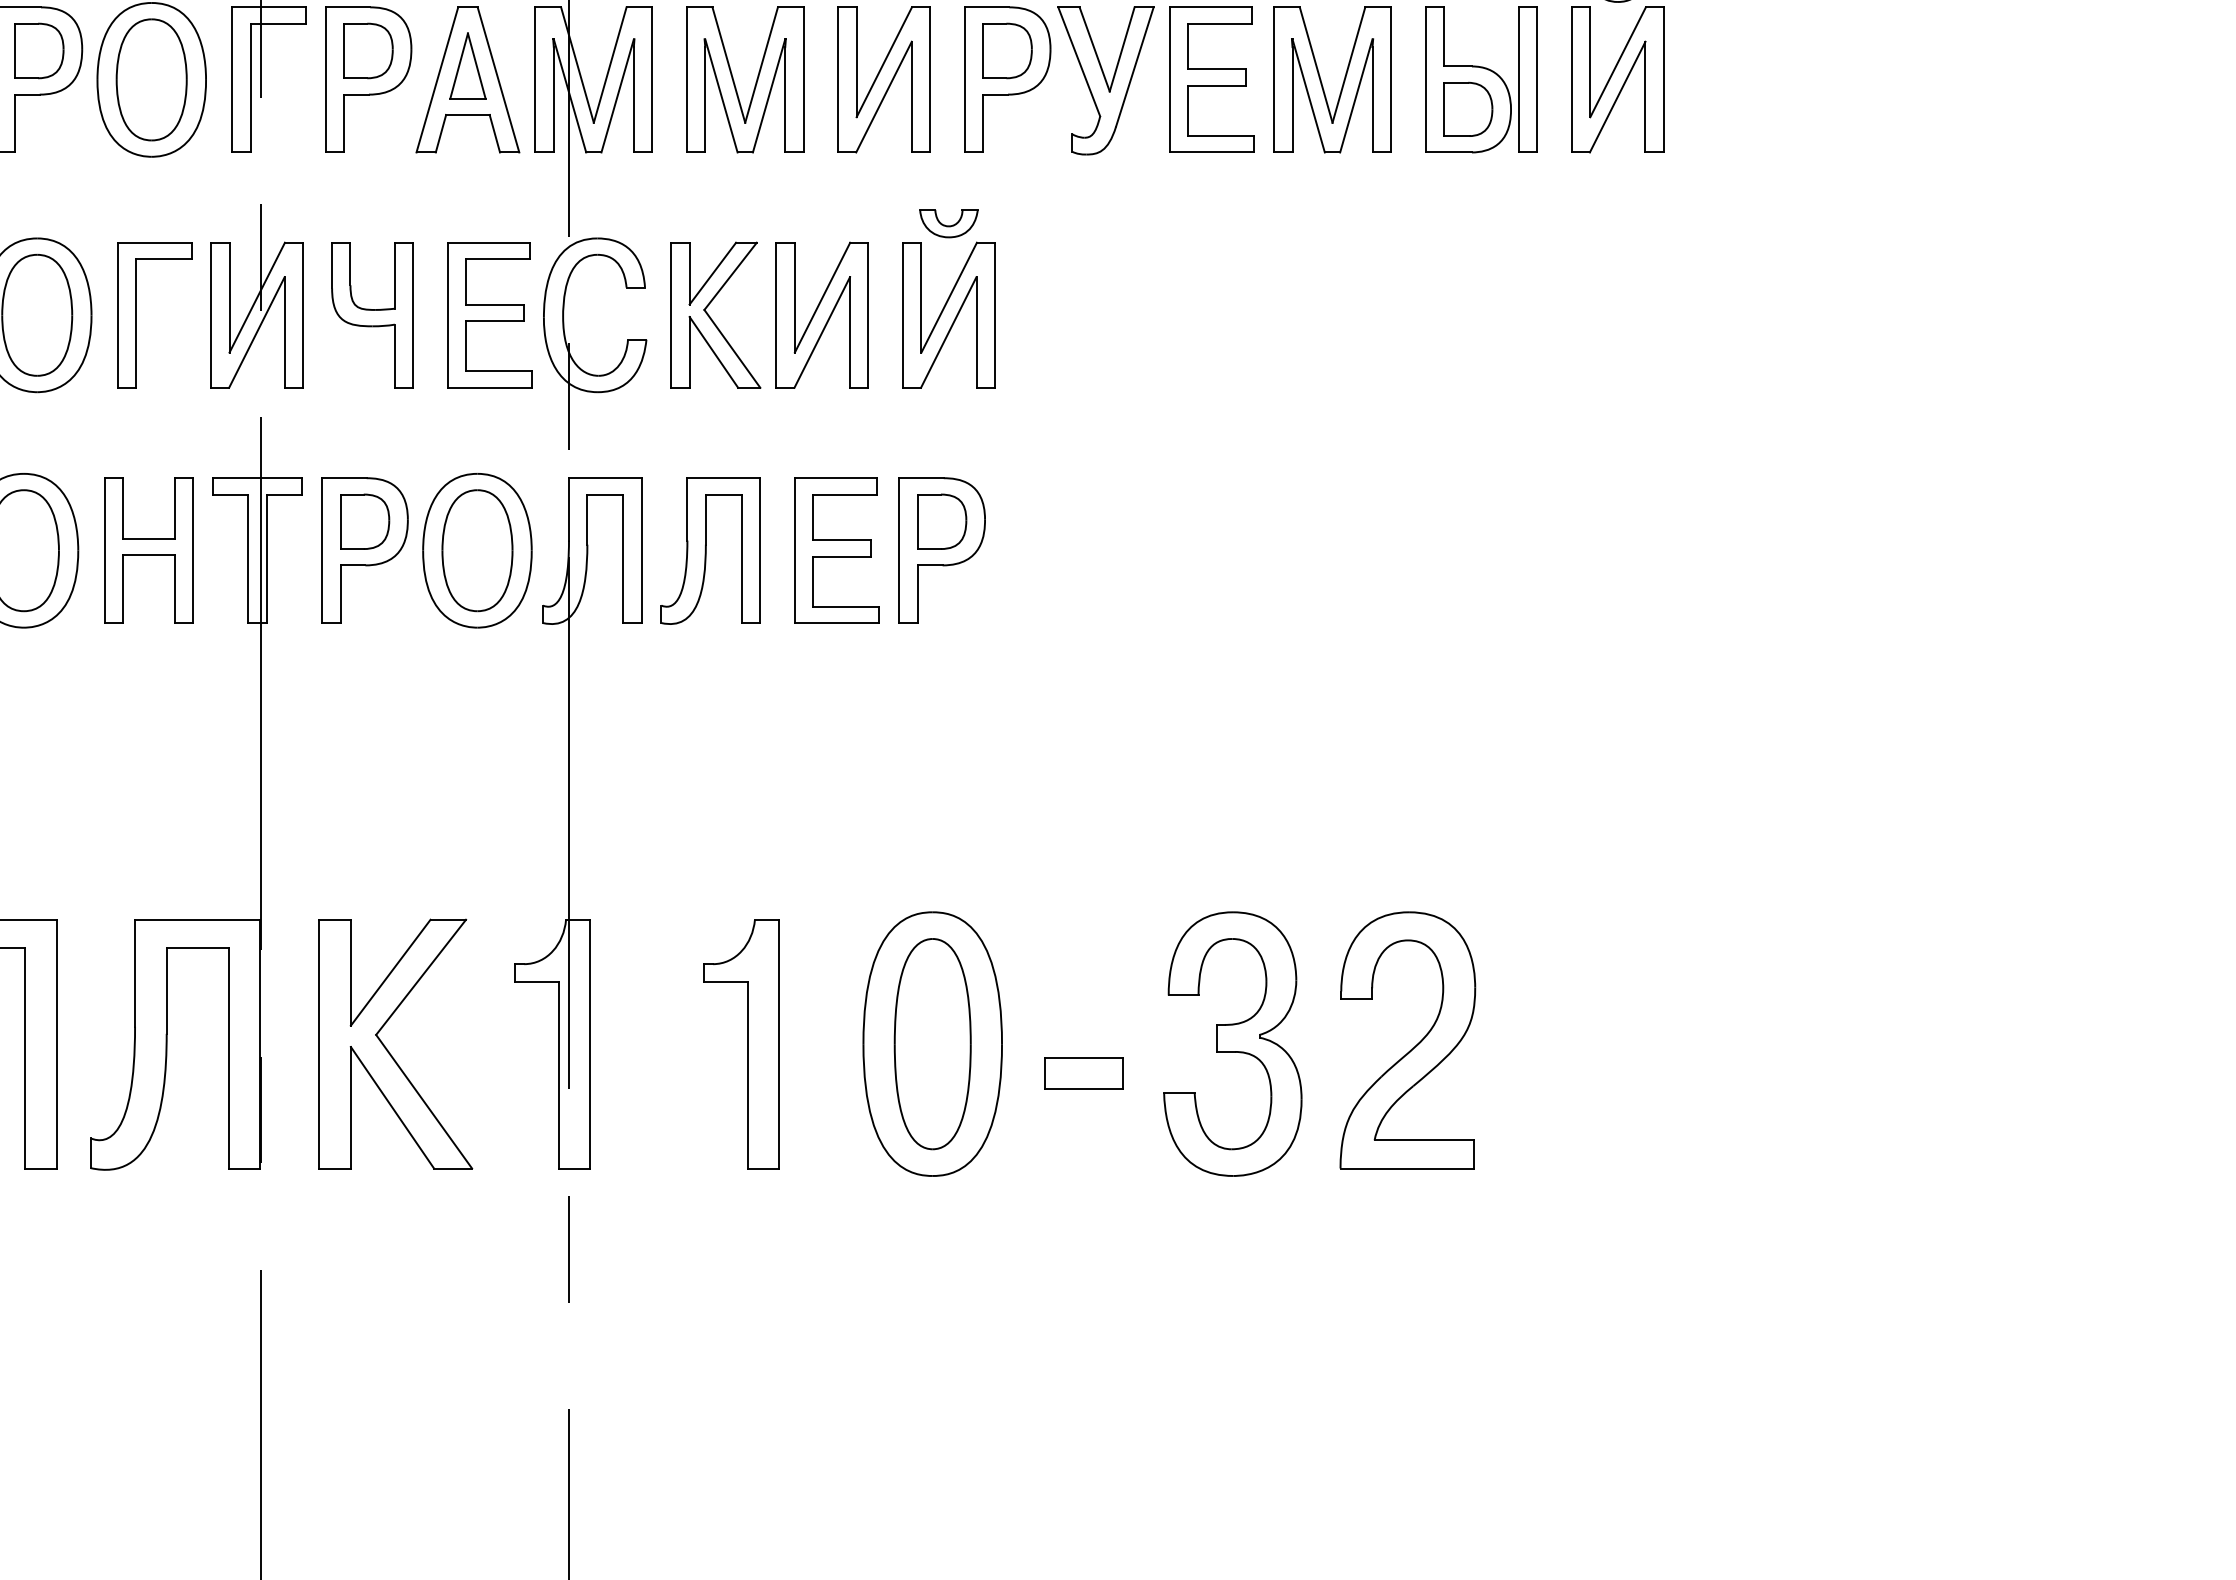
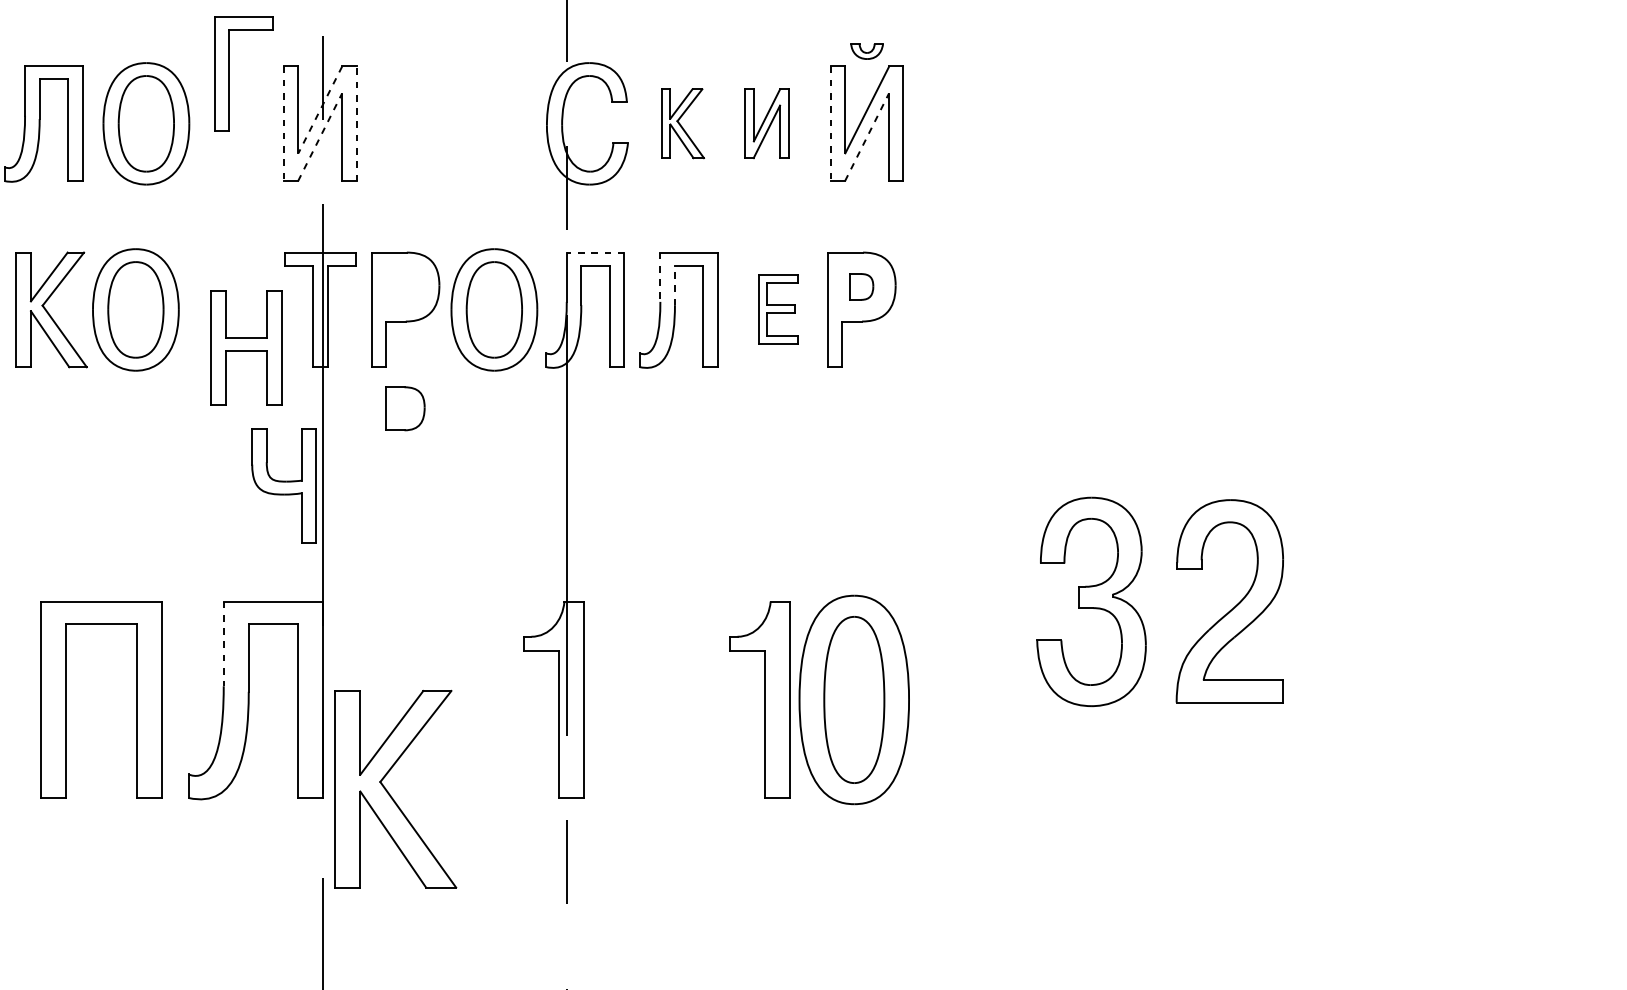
part: (948, 223) -> (866, 51), size x0.7
line: (257, 297) -> (320, 109), solid -> dashed
part: (715, 314) -> (682, 123), size x0.6
part: (821, 314) -> (766, 123), size x0.6
part: (136, 315) -> (229, 74), moved
line: (211, 315) -> (284, 123), solid -> dashed
line: (303, 315) -> (356, 123), solid -> dashed
part: (372, 315) -> (284, 486), moved
part: (489, 315) -> (503, 123), removed
line: (902, 315) -> (830, 123), solid -> dashed
line: (256, 332) -> (319, 137), solid -> dashed
line: (948, 332) -> (866, 137), solid -> dashed
line: (604, 478) -> (594, 252), solid -> dashed
line: (687, 509) -> (660, 277), solid -> dashed
line: (705, 519) -> (674, 285), solid -> dashed
part: (365, 521) -> (405, 408), moved
part: (942, 521) -> (862, 286), size x0.6
part: (148, 550) -> (246, 347), moved
part: (836, 550) -> (778, 309), size x0.6
line: (135, 973) -> (224, 644), solid -> dashed
part: (1232, 1043) -> (1091, 601), moved
part: (741, 1044) -> (760, 700), moved
part: (387, 1048) -> (389, 792), moved
part: (1411, 1048) -> (1232, 607), moved
part: (1083, 1073) -> (973, 723), removed

